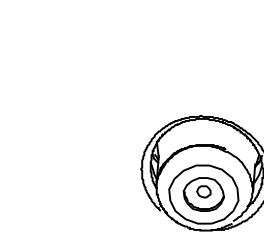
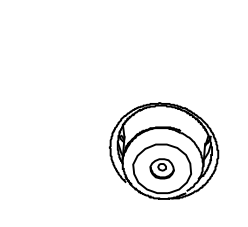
part: (203, 194) -> (161, 168), size x0.7

